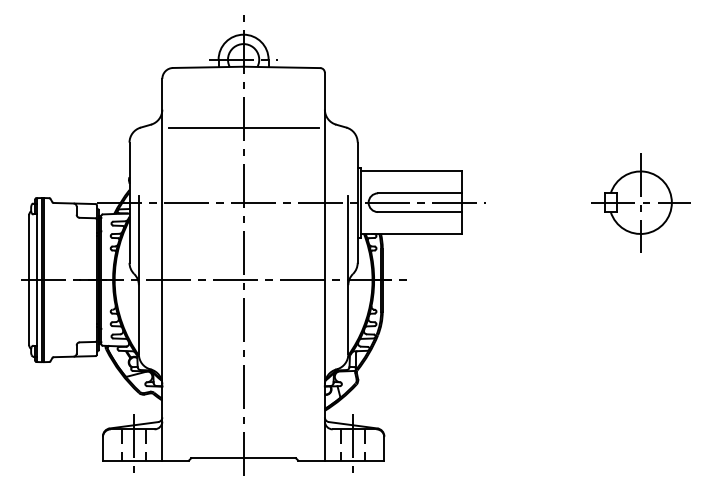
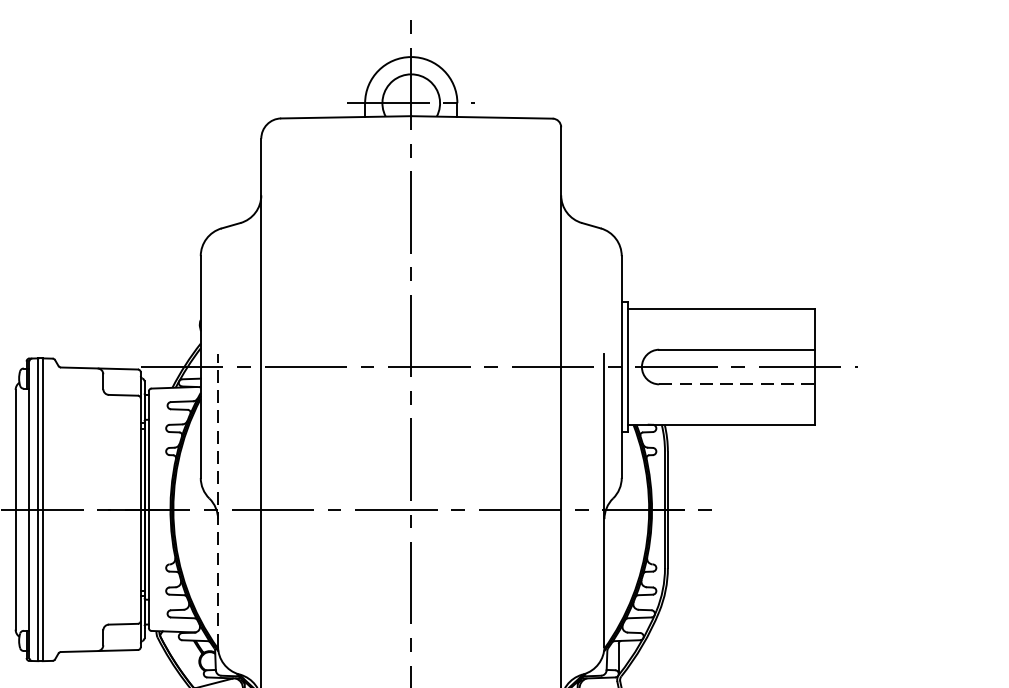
line: (243, 127) -> (411, 228), removed
line: (420, 212) -> (737, 385), solid -> dashed
line: (138, 274) -> (217, 499), solid -> dashed

